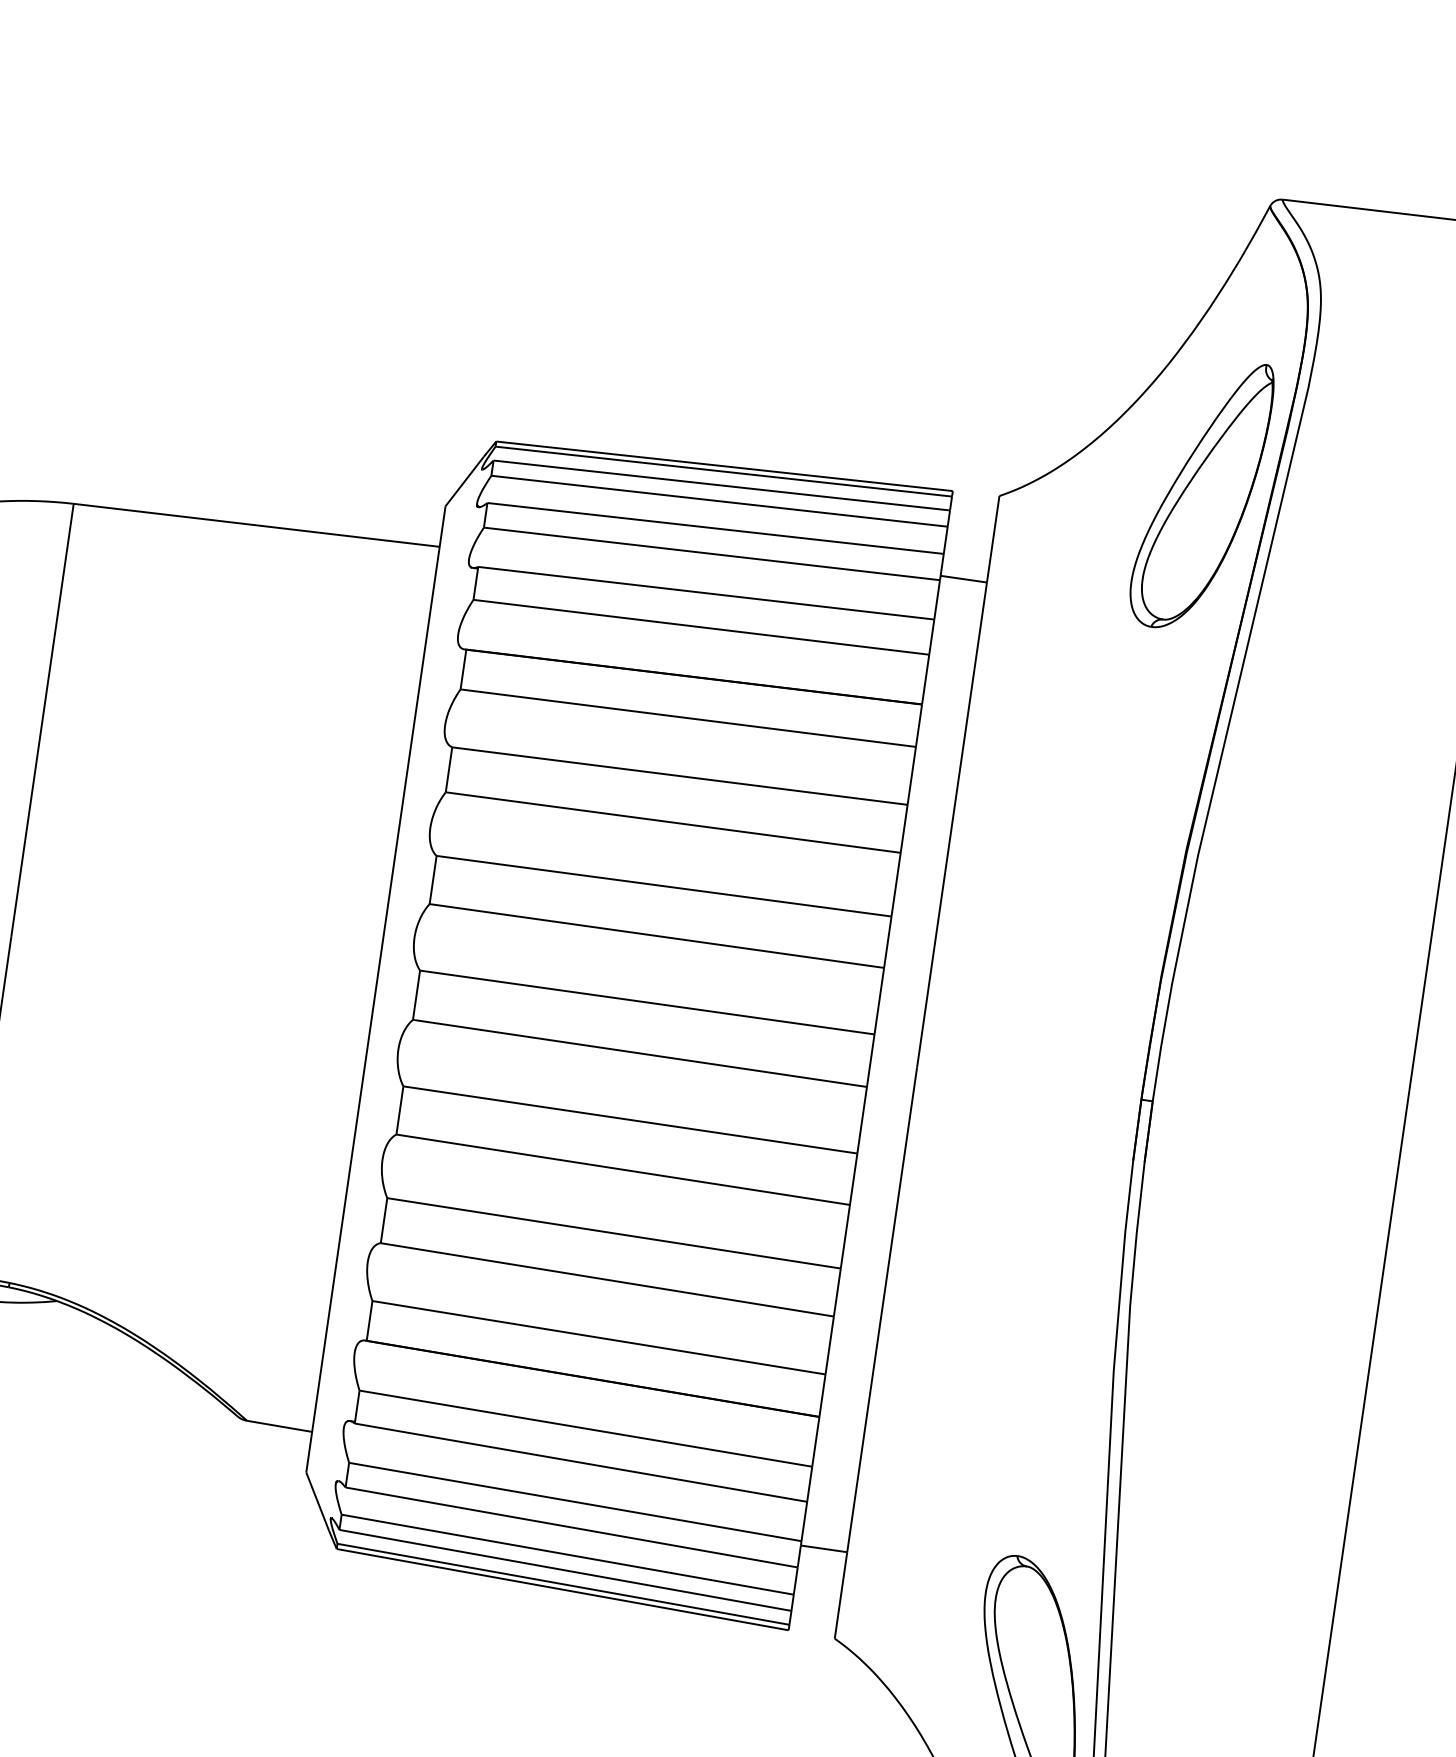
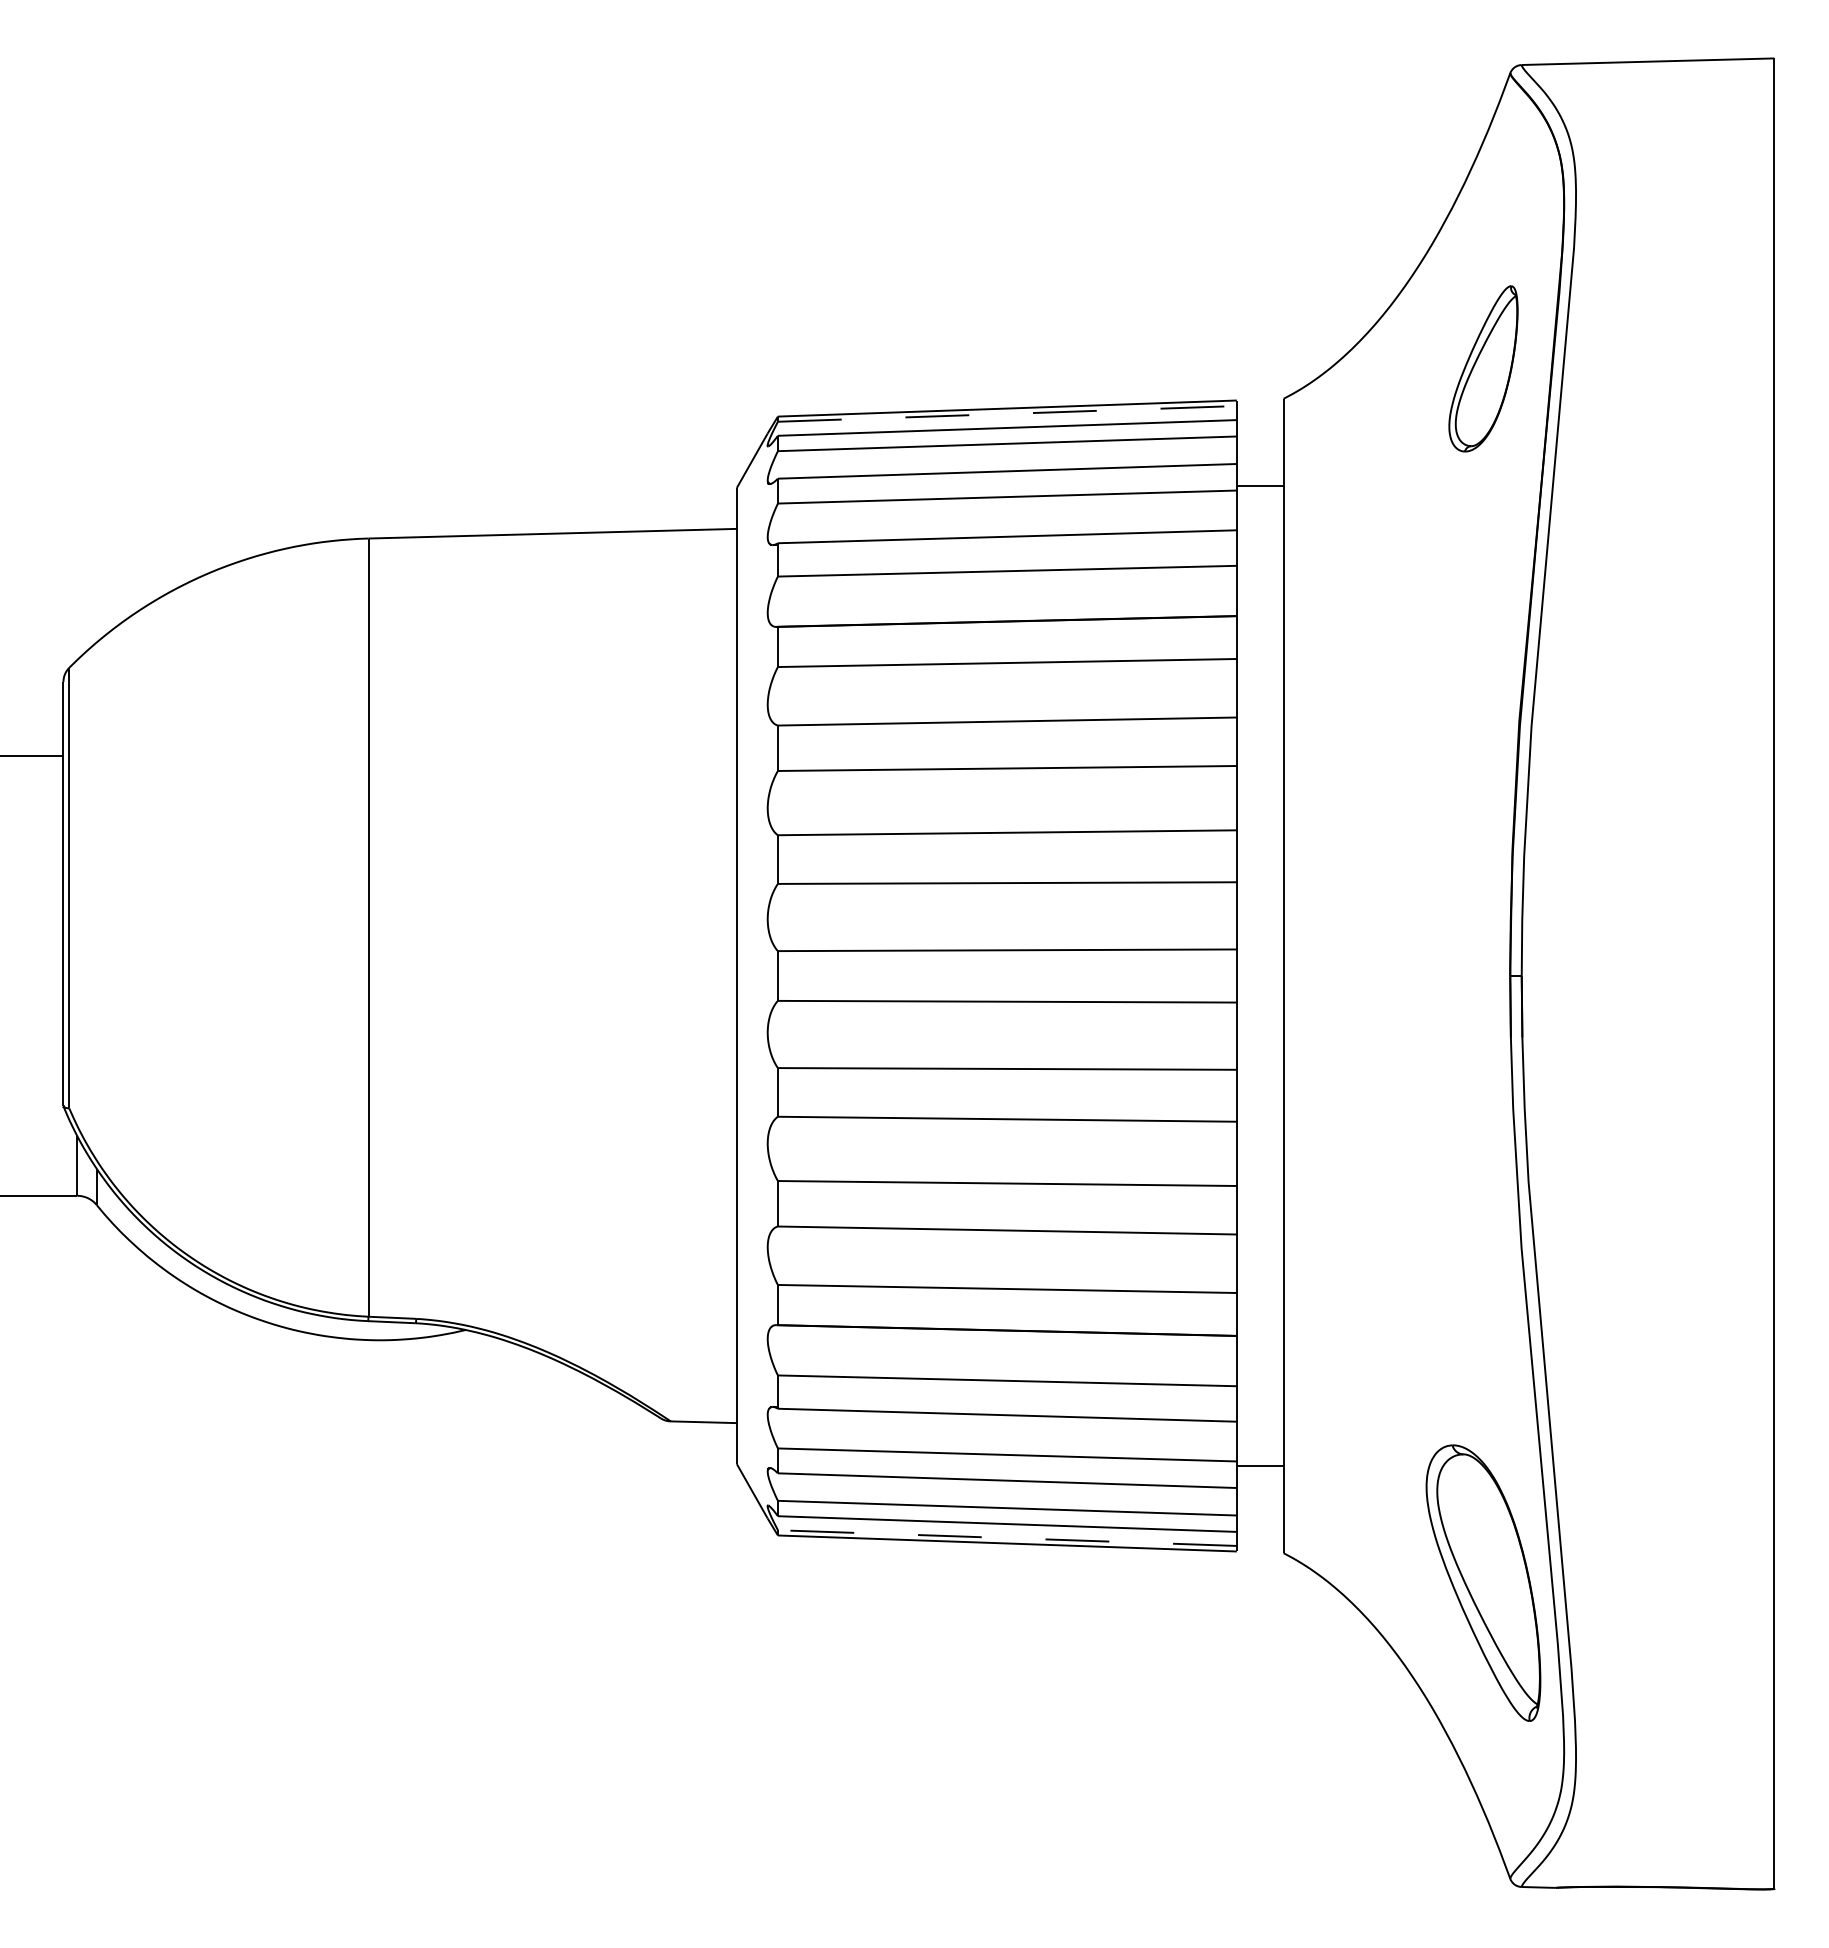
line: (723, 471) -> (1007, 413), solid -> dashed
part: (1201, 494) -> (1483, 368), size x0.6
line: (563, 1584) -> (1007, 1538), solid -> dashed

